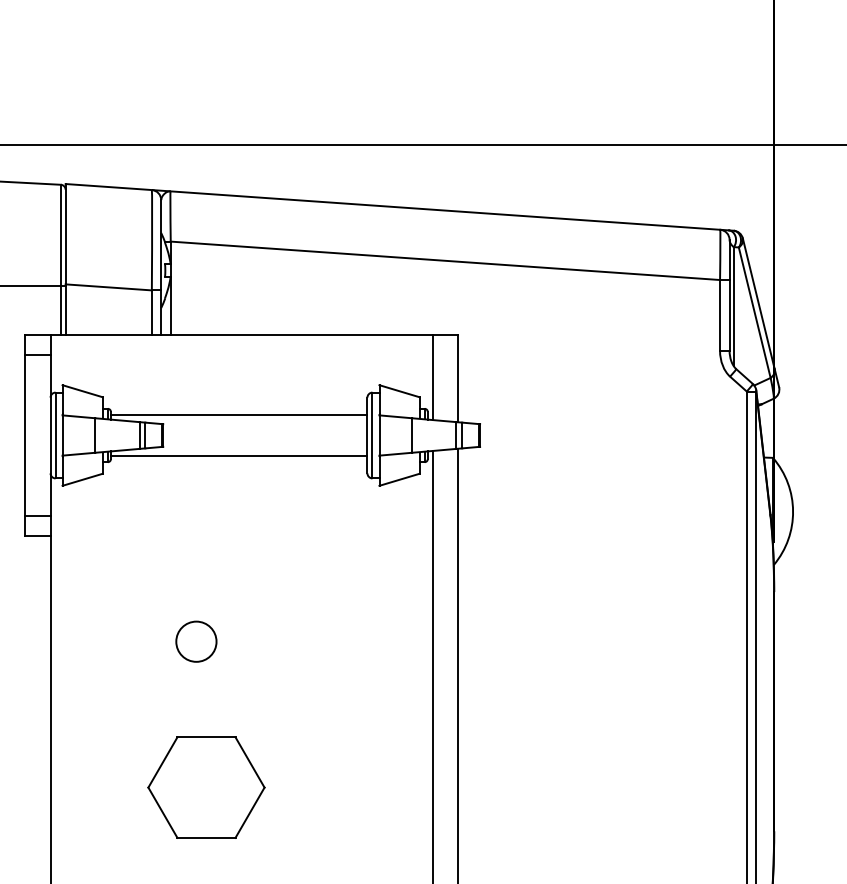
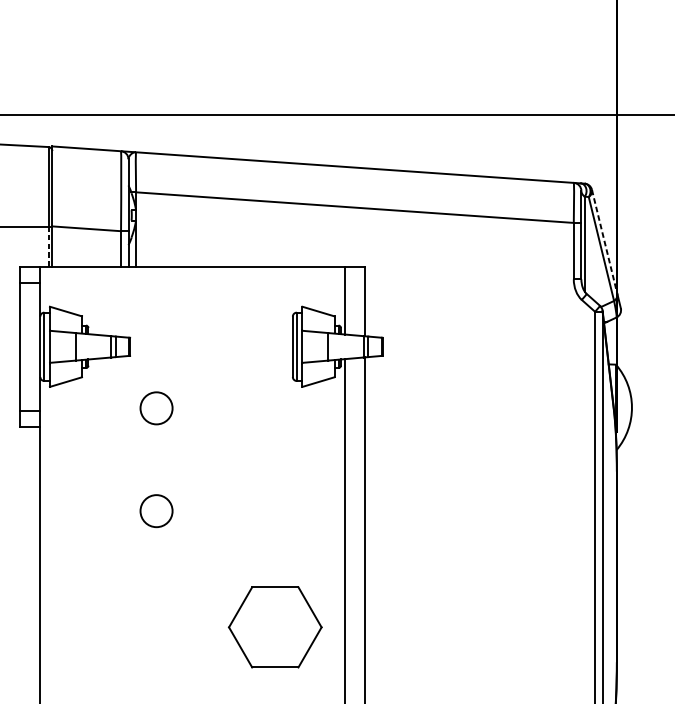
line: (758, 304) -> (604, 242), solid -> dashed
line: (60, 310) -> (48, 247), solid -> dashed
line: (238, 415) -> (190, 330), removed
line: (238, 455) -> (190, 362), removed
circle: (196, 512) -> (156, 408), added
part: (206, 787) -> (275, 627), moved

